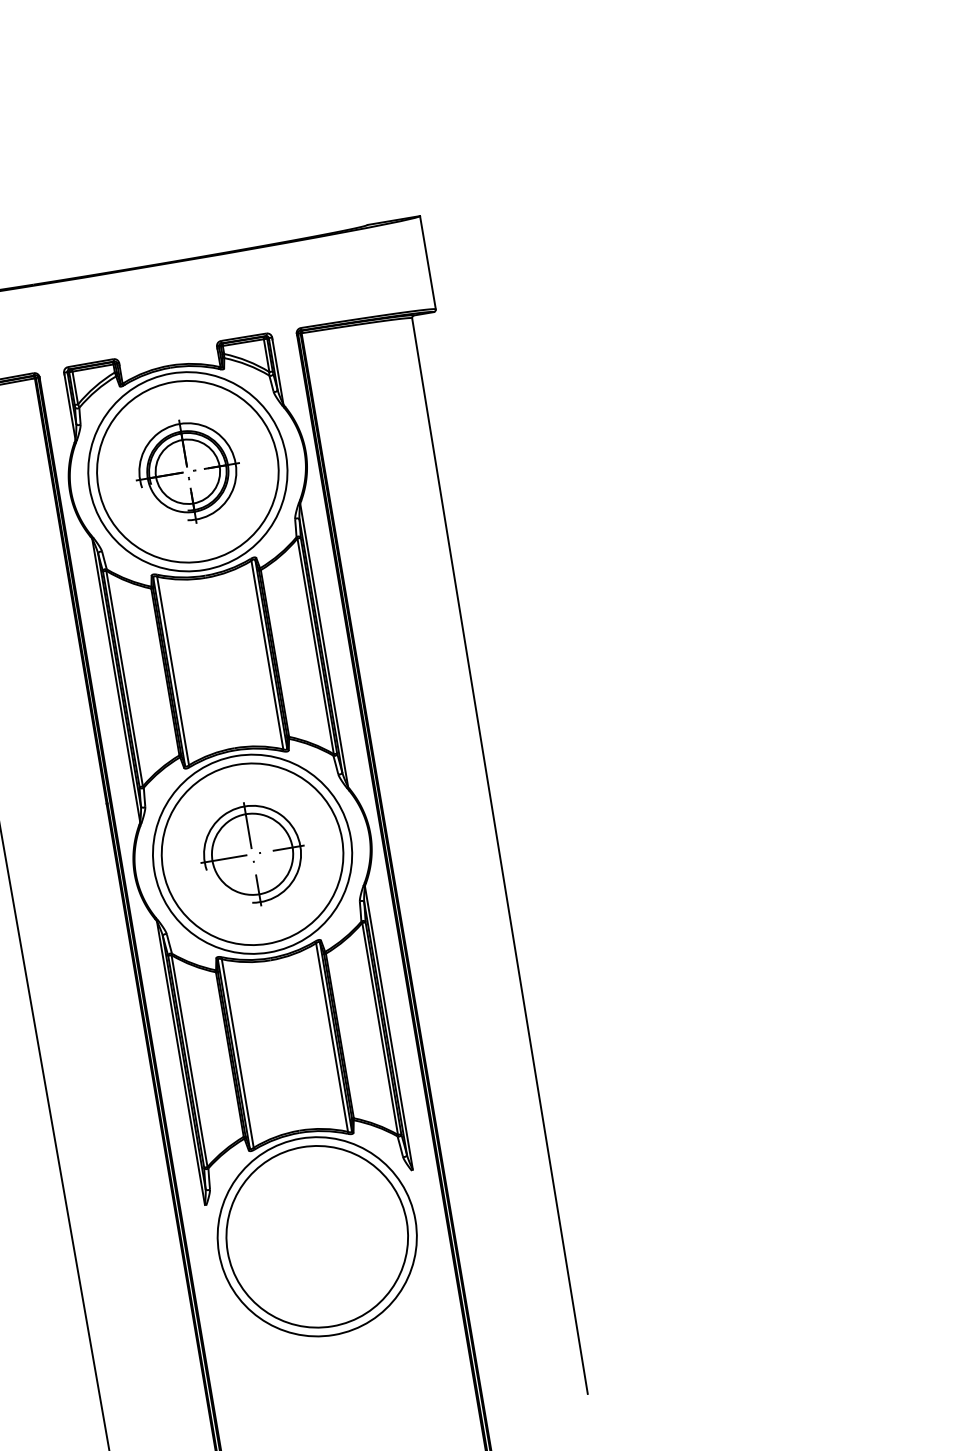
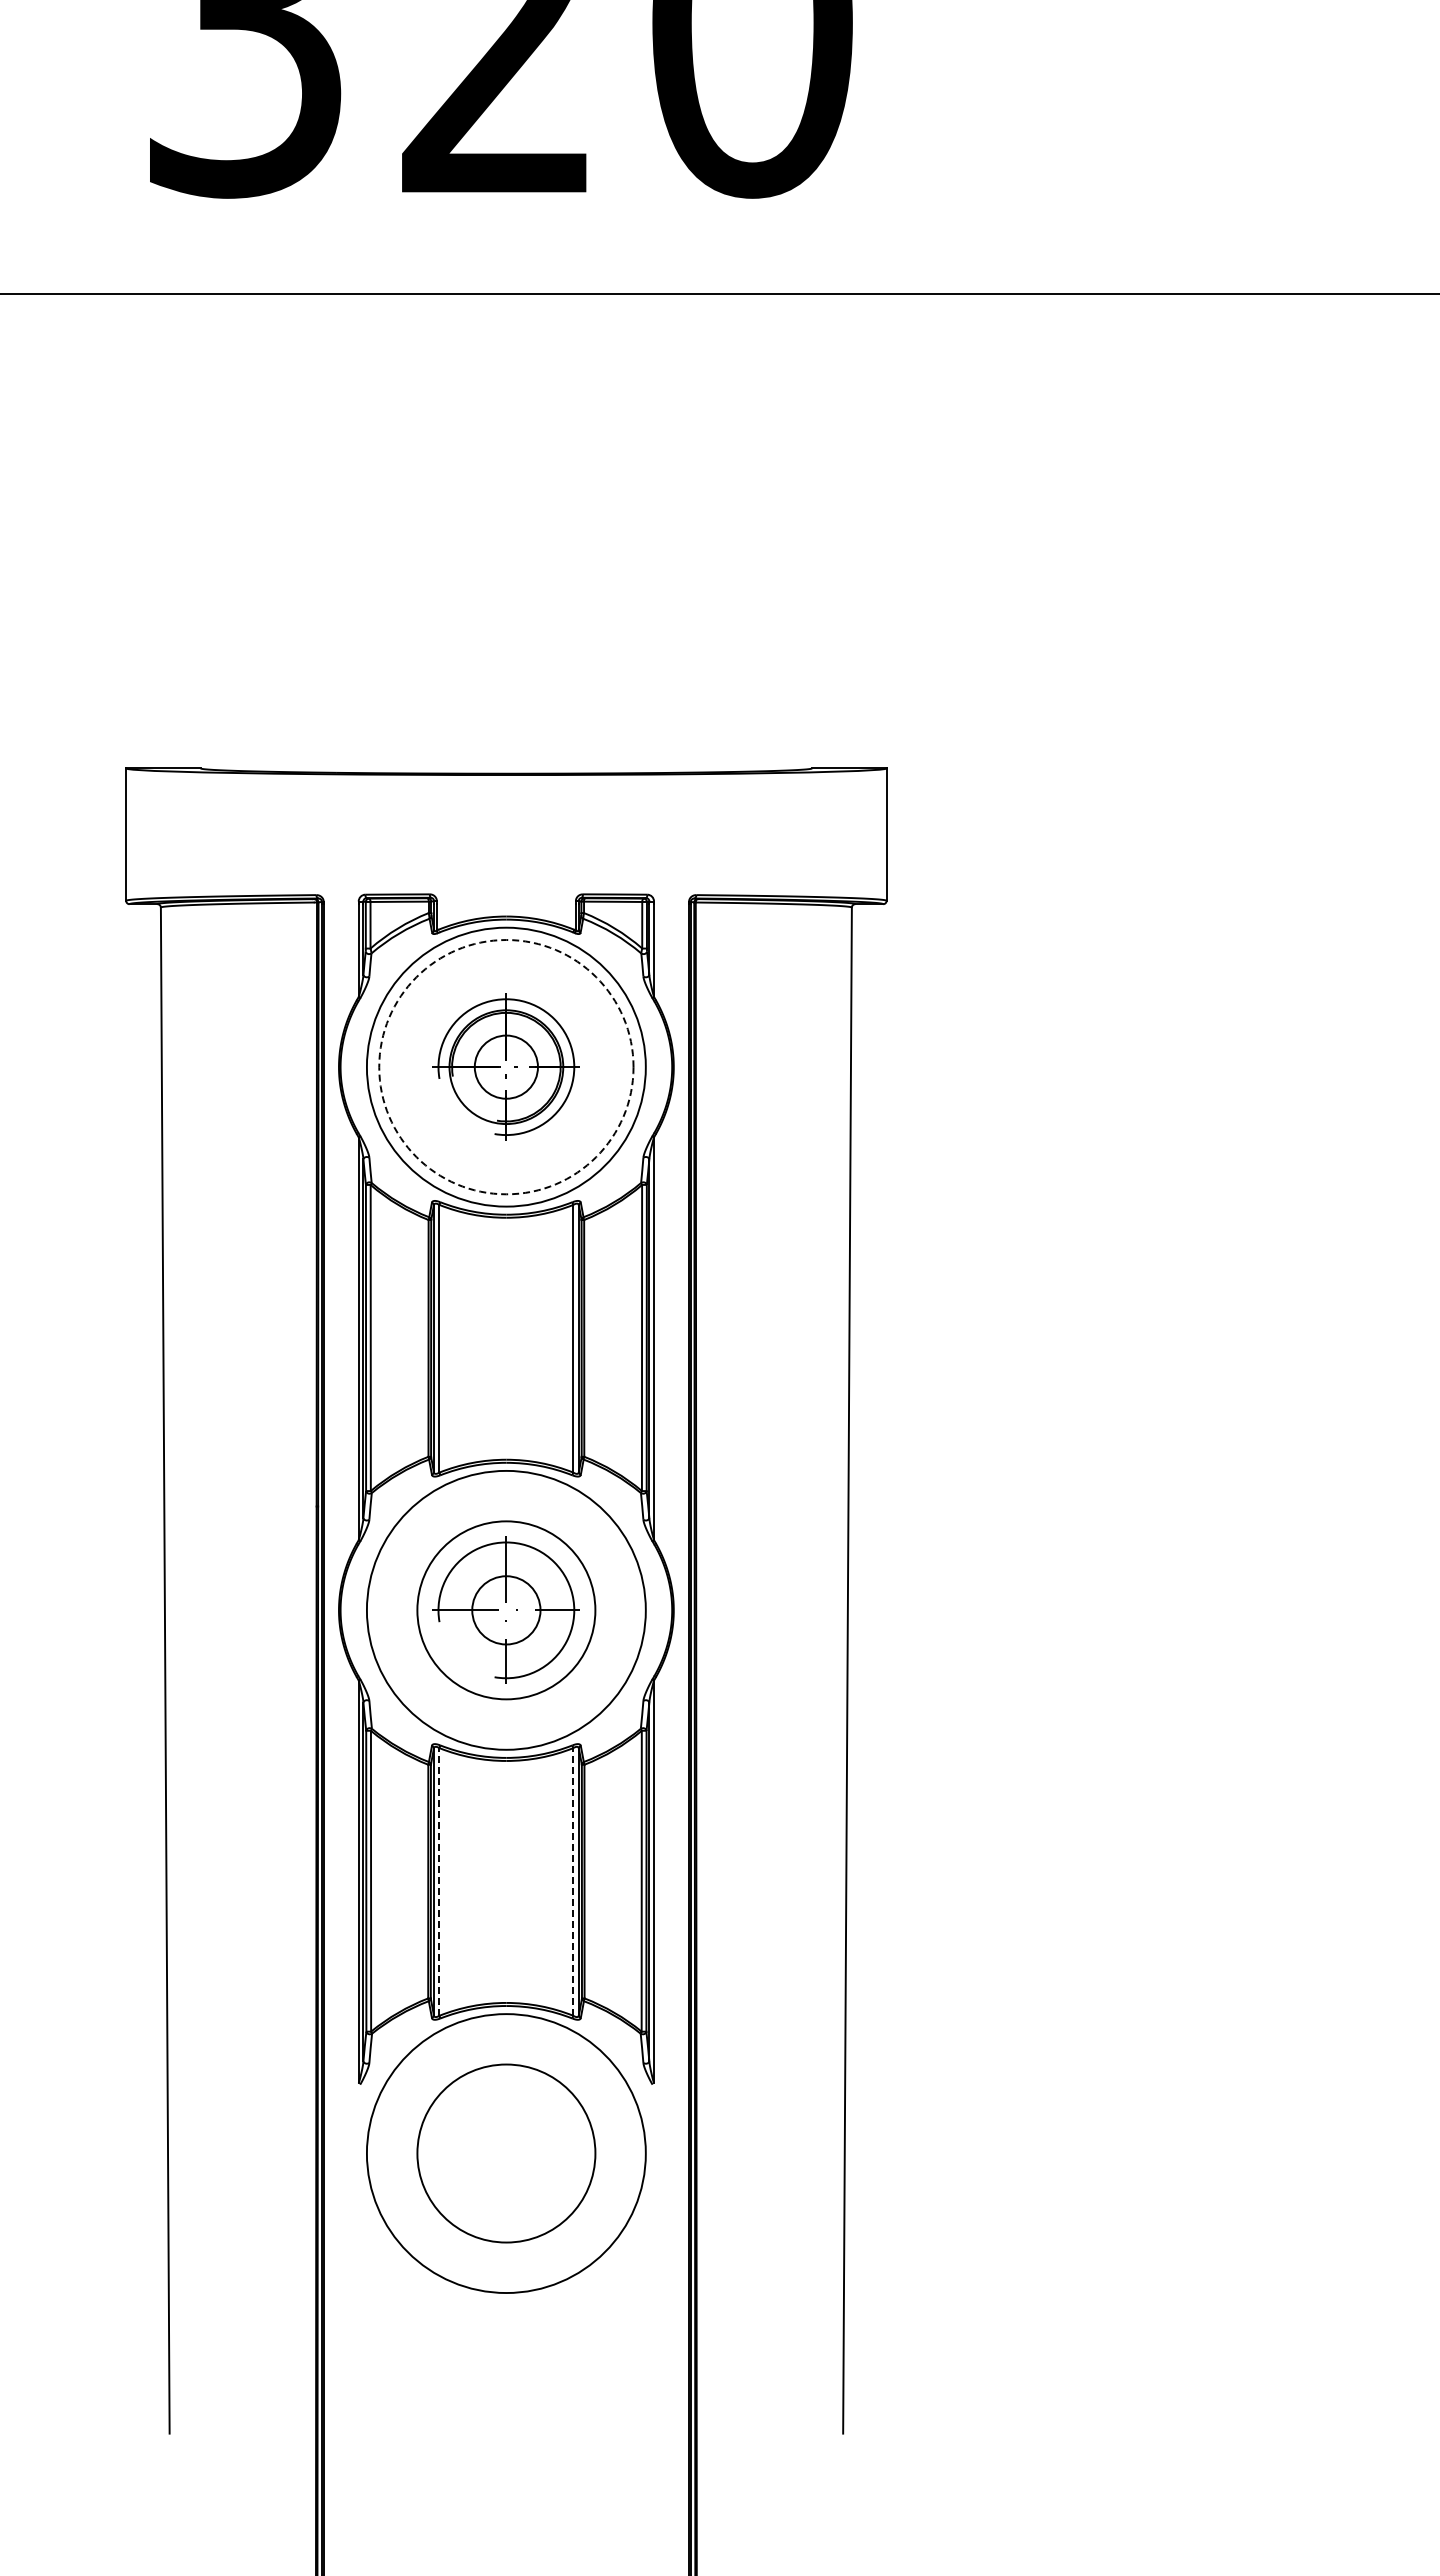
circle: (188, 471) -> (506, 1067), size x0.7
circle: (188, 471) -> (506, 1067), solid -> dashed
circle: (252, 854) -> (506, 1610), size x0.6
circle: (252, 854) -> (506, 1610), size x0.7
line: (332, 1037) -> (573, 1881), solid -> dashed
line: (237, 1053) -> (439, 1881), solid -> dashed
circle: (317, 1236) -> (506, 2153), size x0.7

